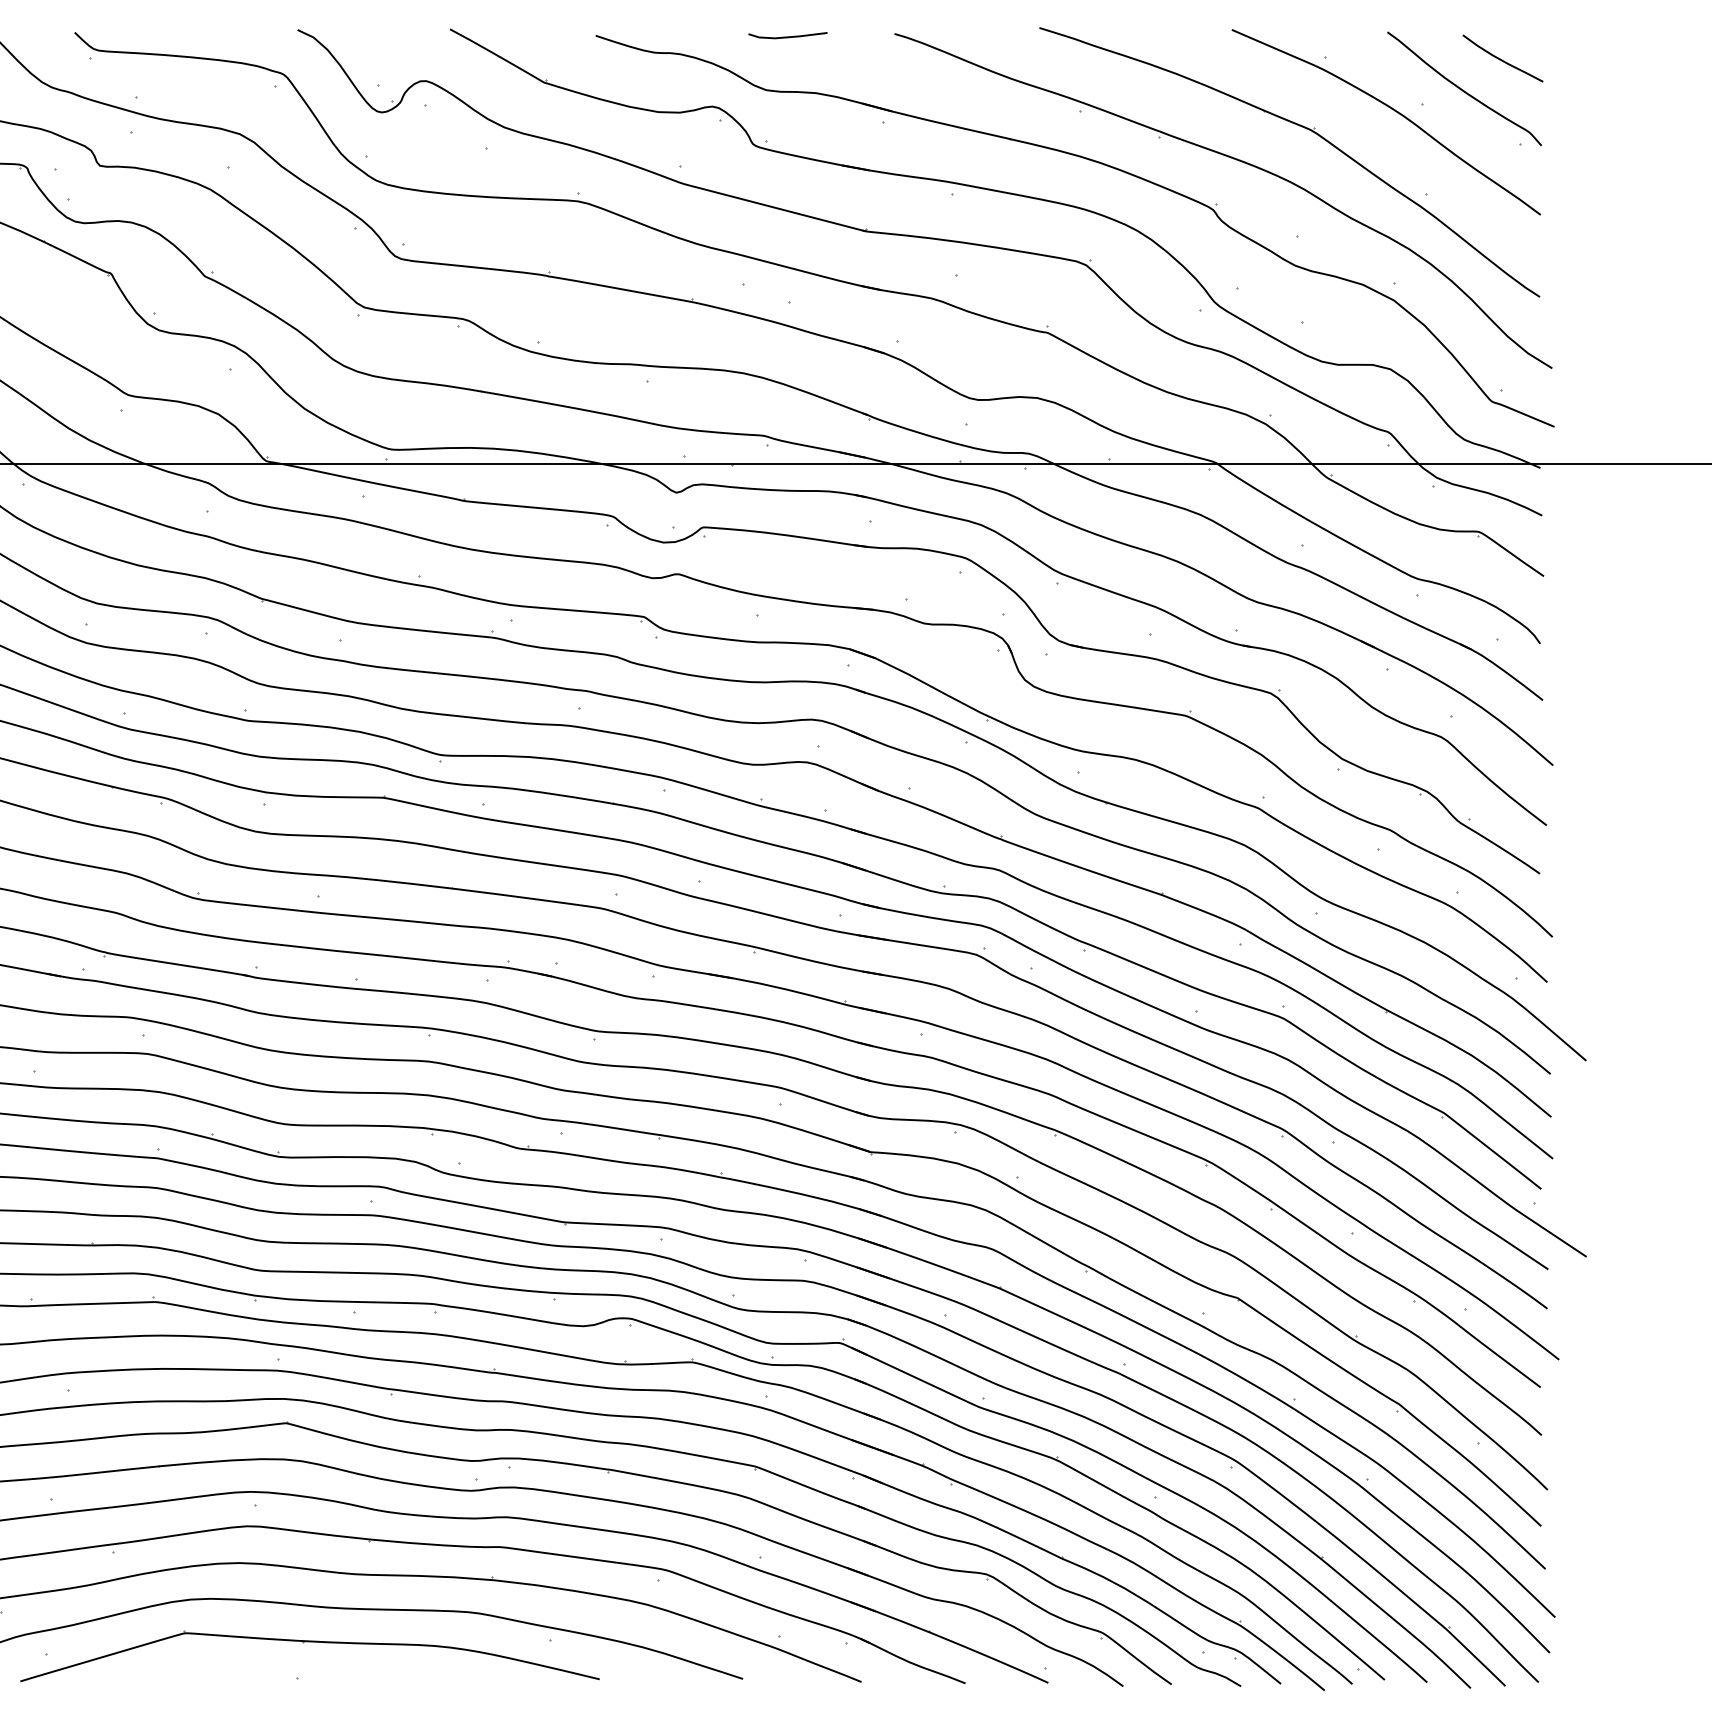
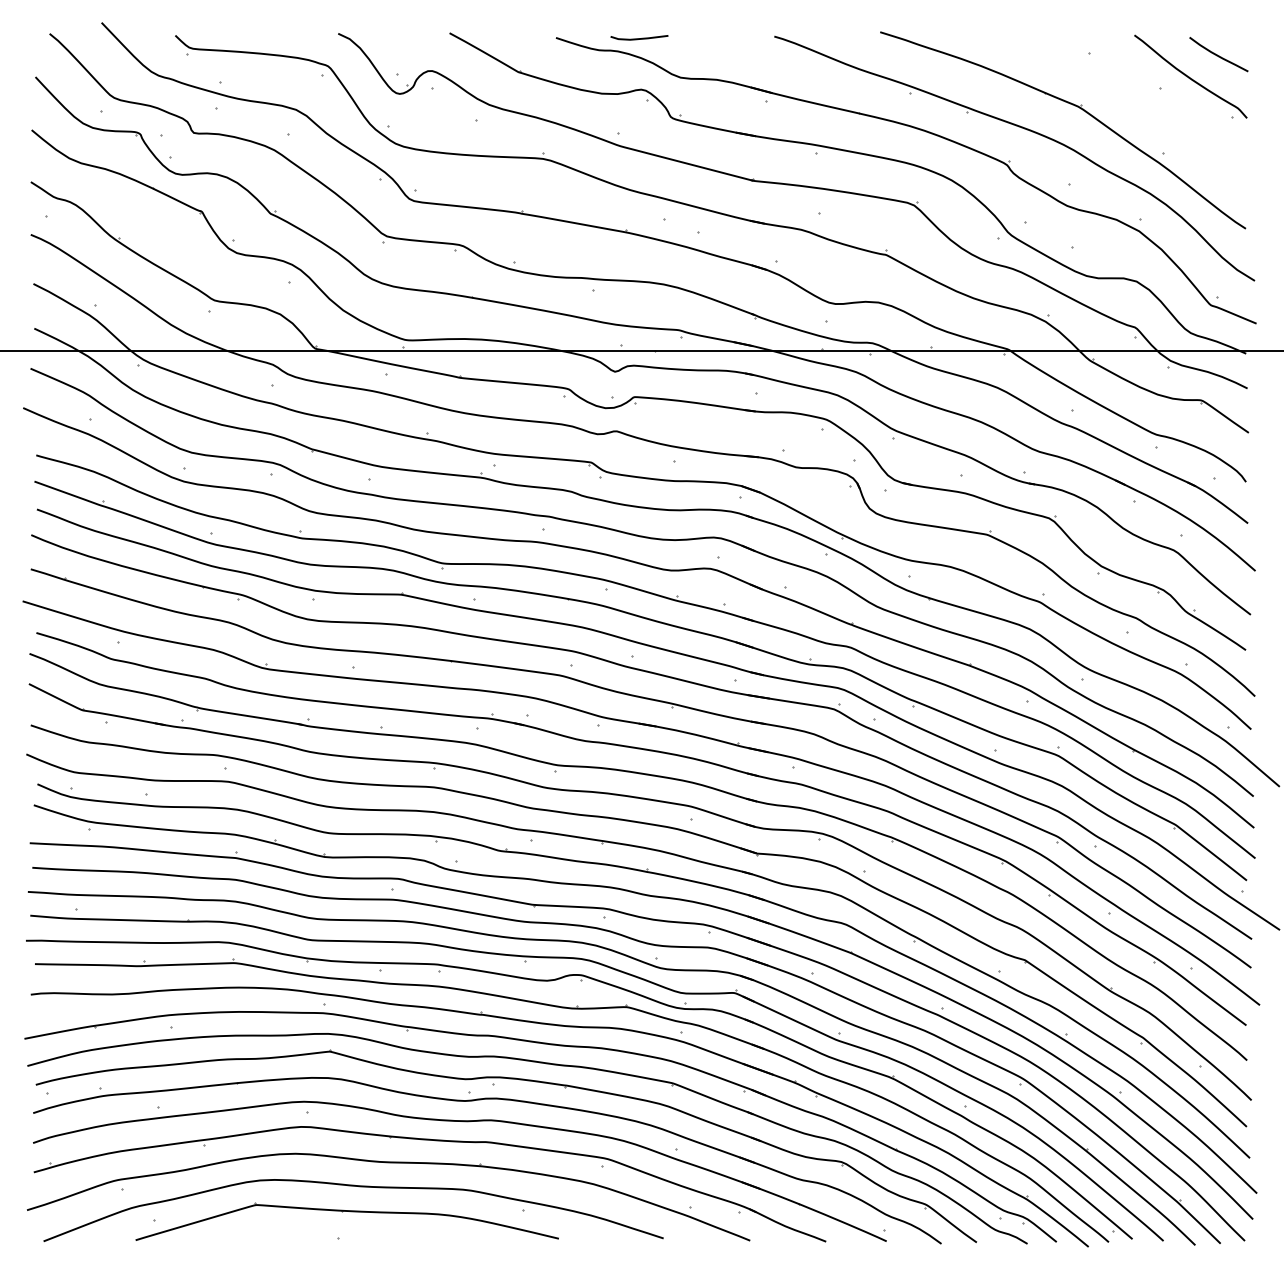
line: (788, 36) -> (639, 38), moved
curve: (1394, 111) -> (1139, 93), removed

